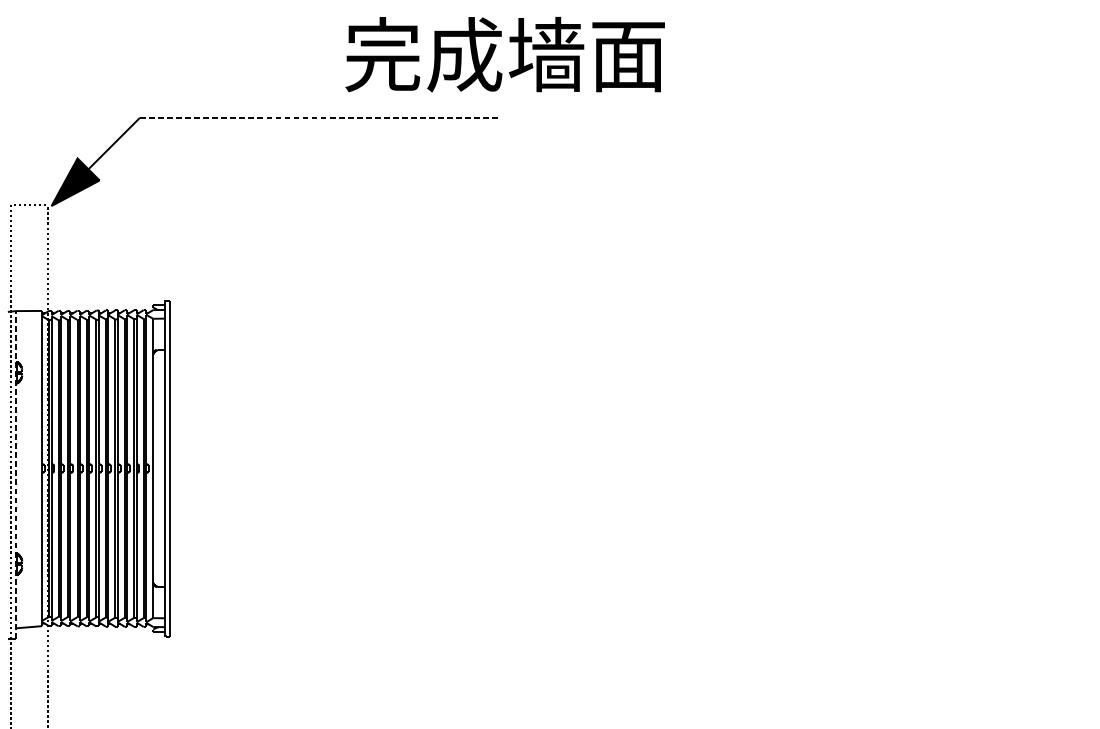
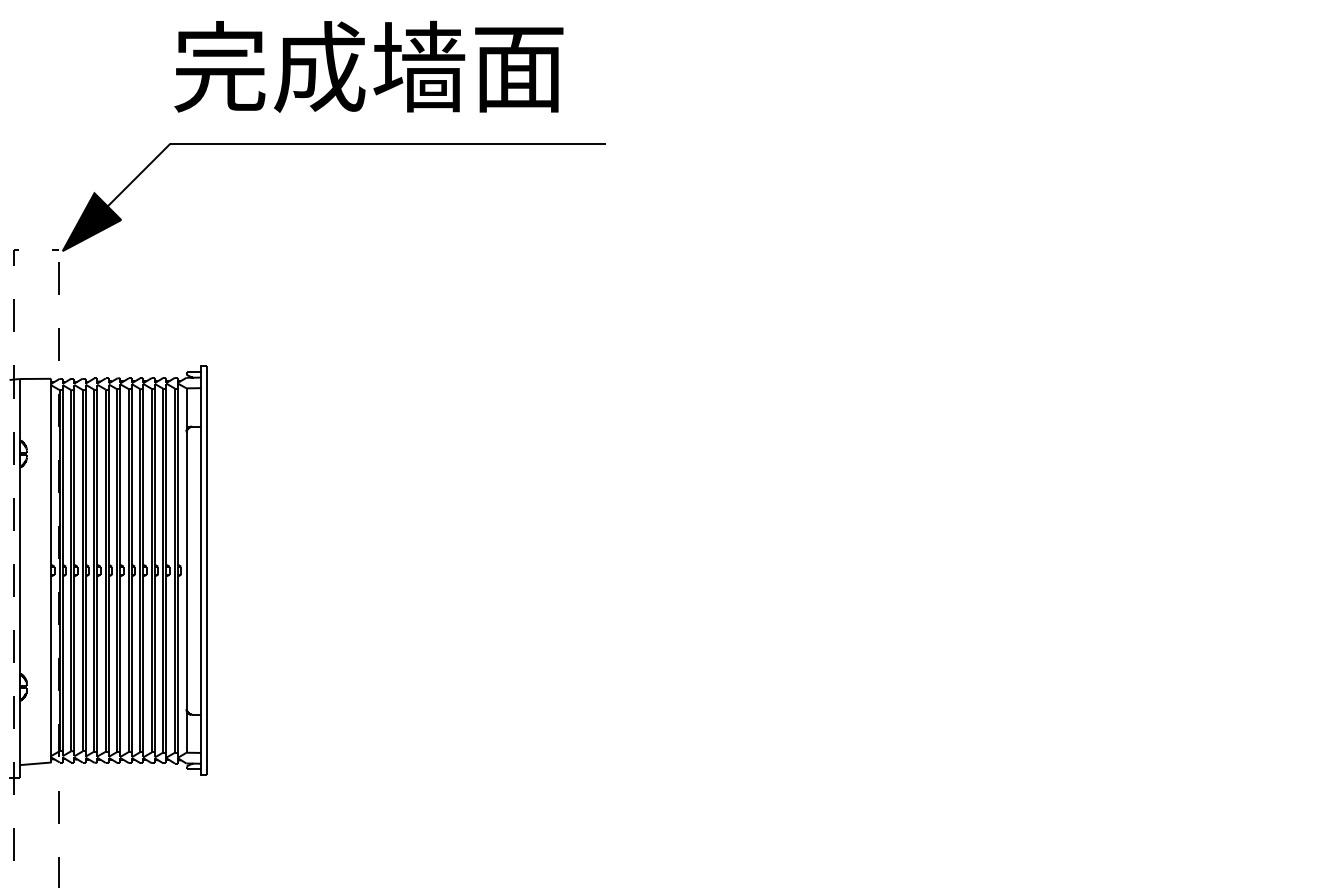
text: (504, 54) -> (368, 66), moved
line: (319, 117) -> (388, 143), dashed -> solid
line: (16, 474) -> (19, 577), dashed -> solid

